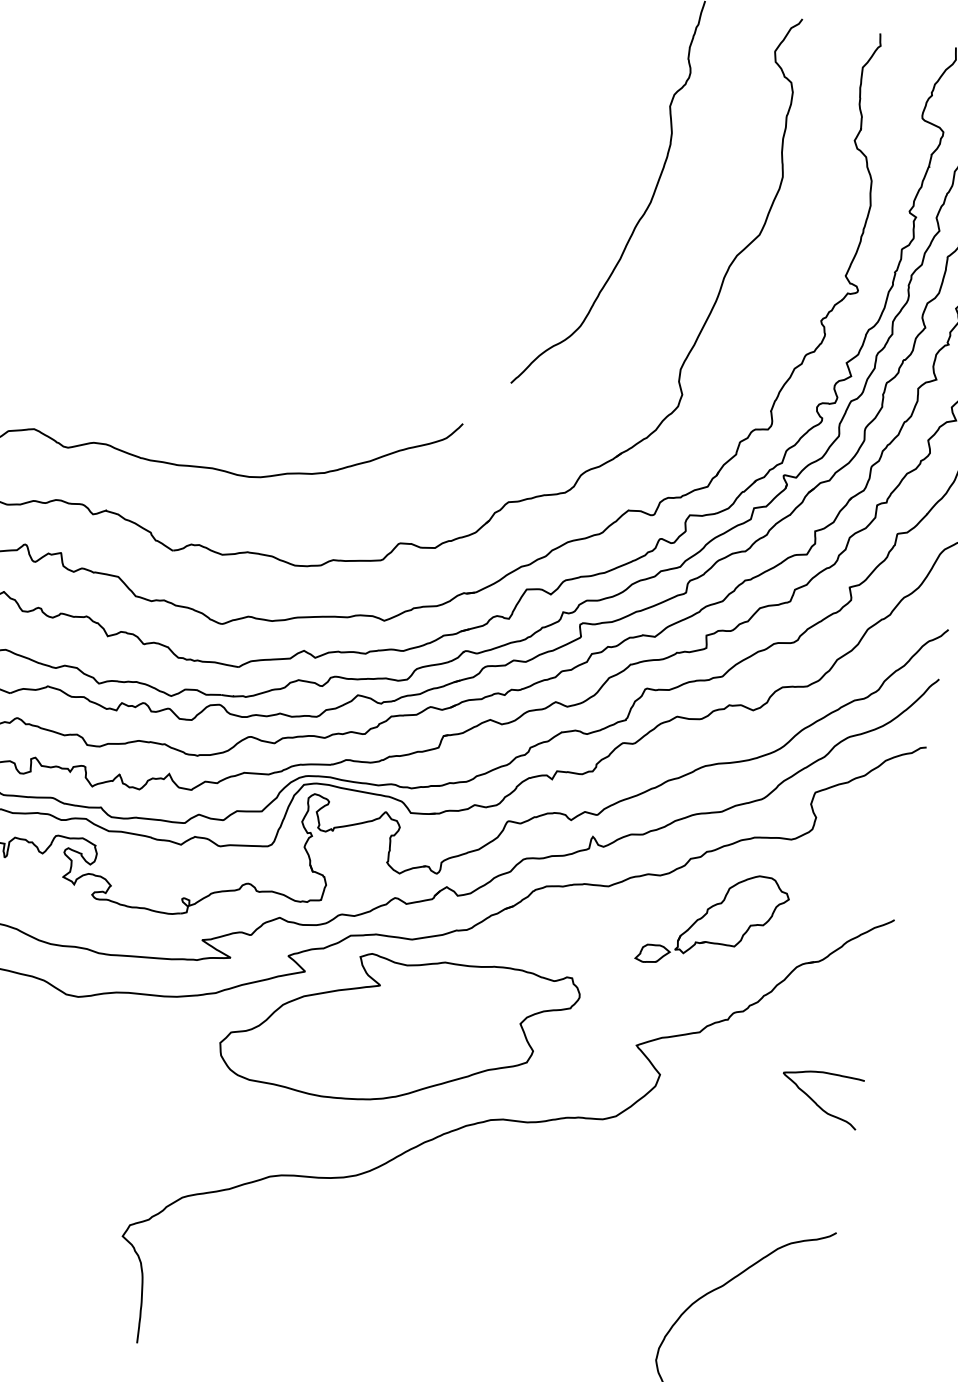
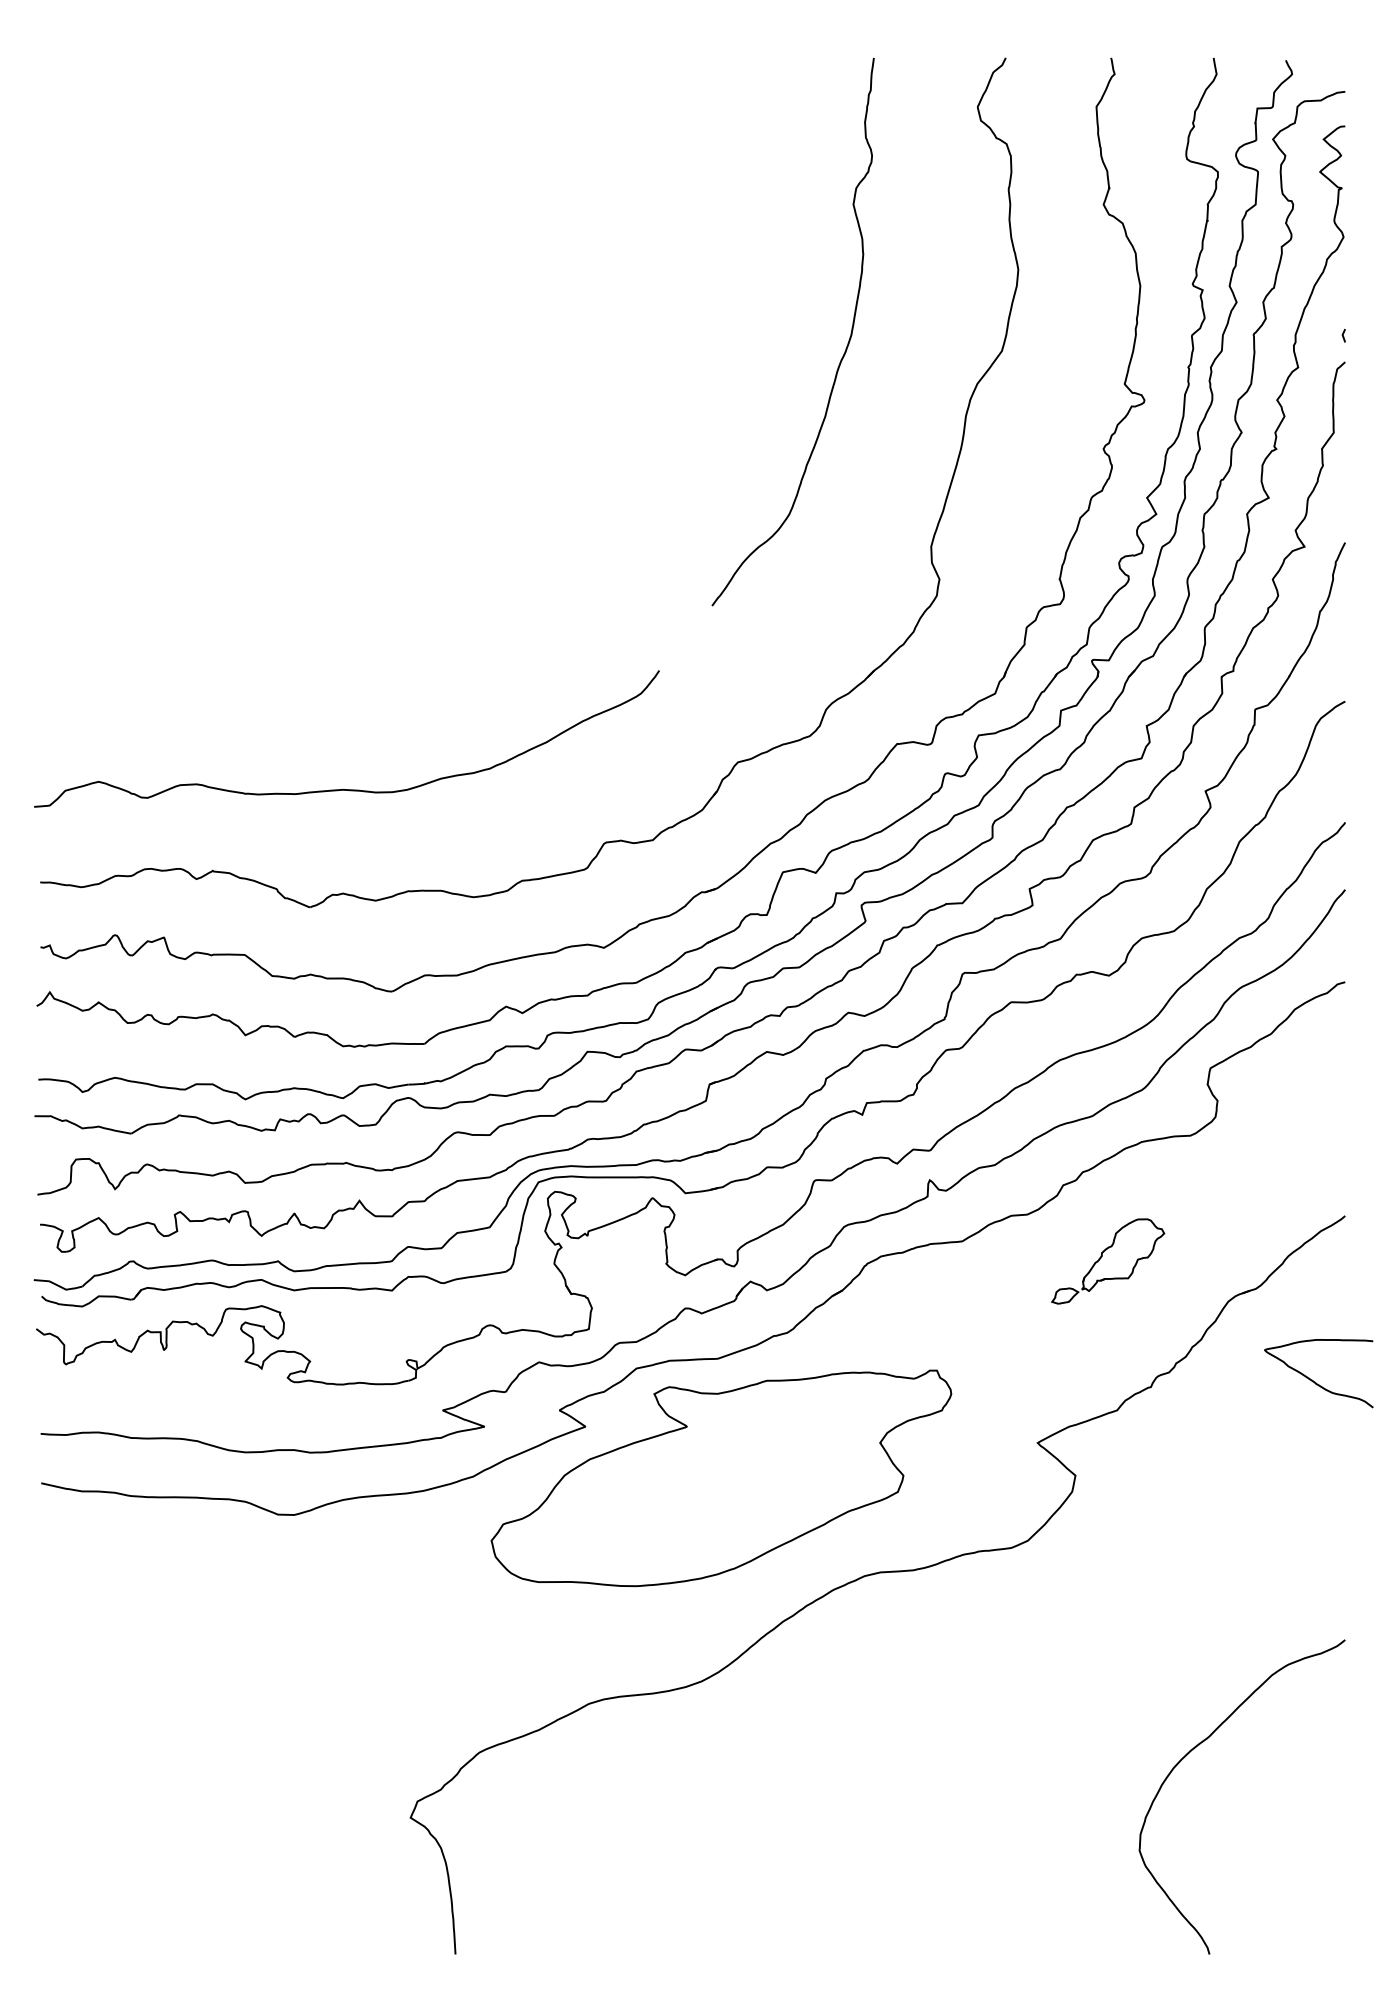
part: (712, 921) -> (1107, 1261), size x0.6
curve: (814, 1101) -> (1312, 1379), moved

